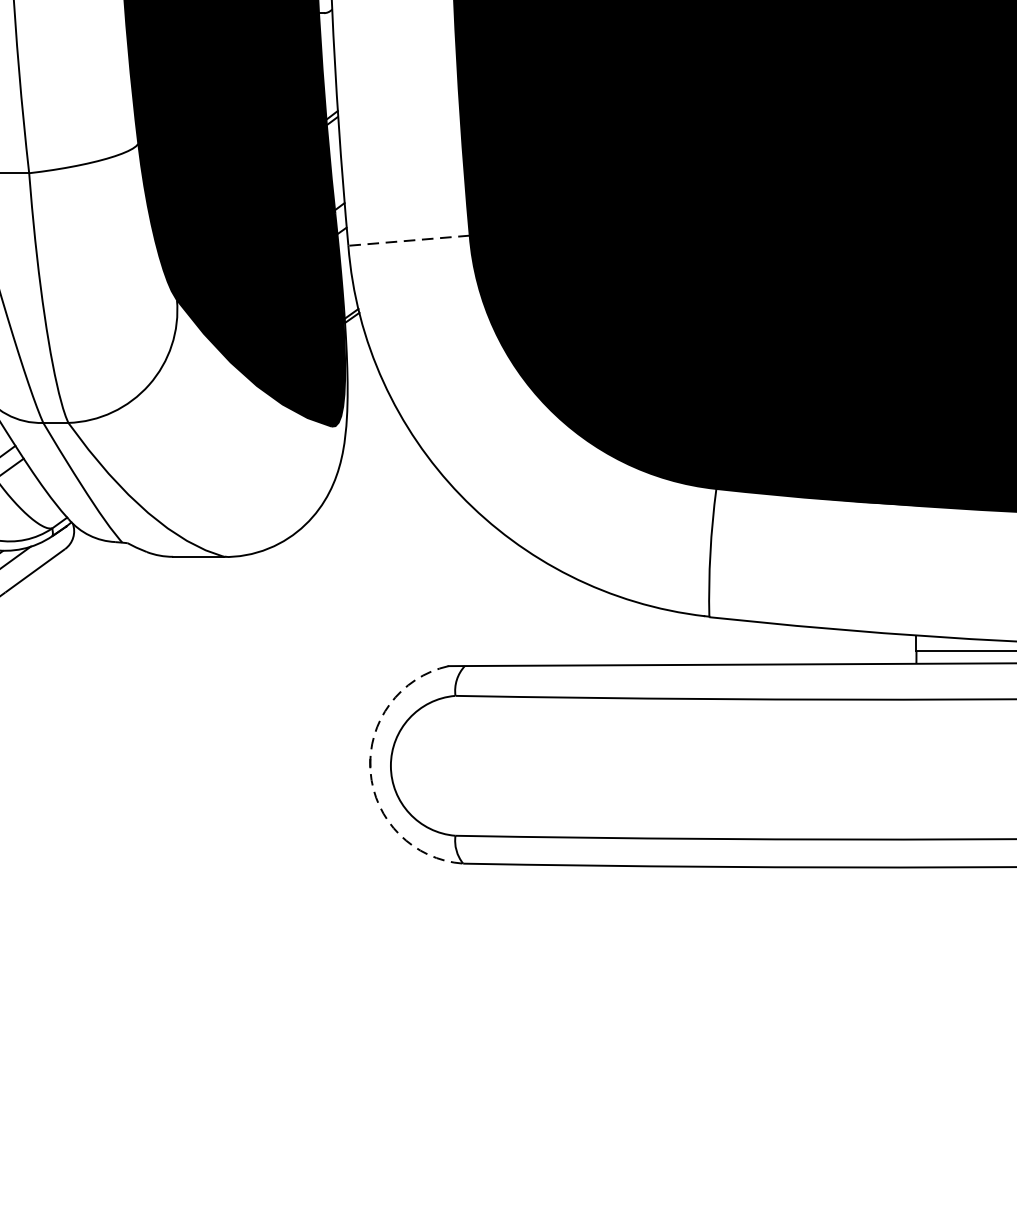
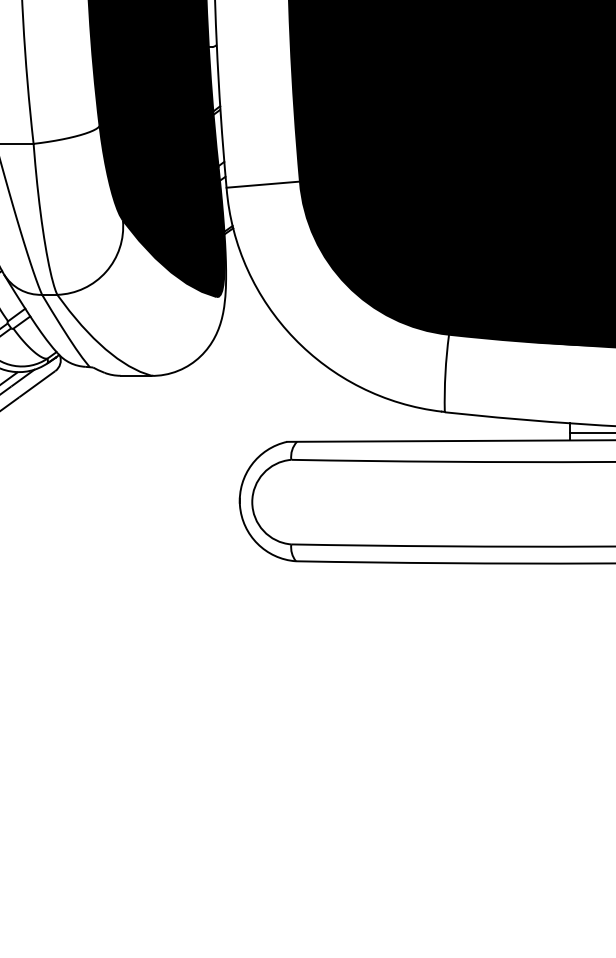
line: (409, 240) -> (263, 184), dashed -> solid
arc: (369, 771) -> (239, 505), dashed -> solid

